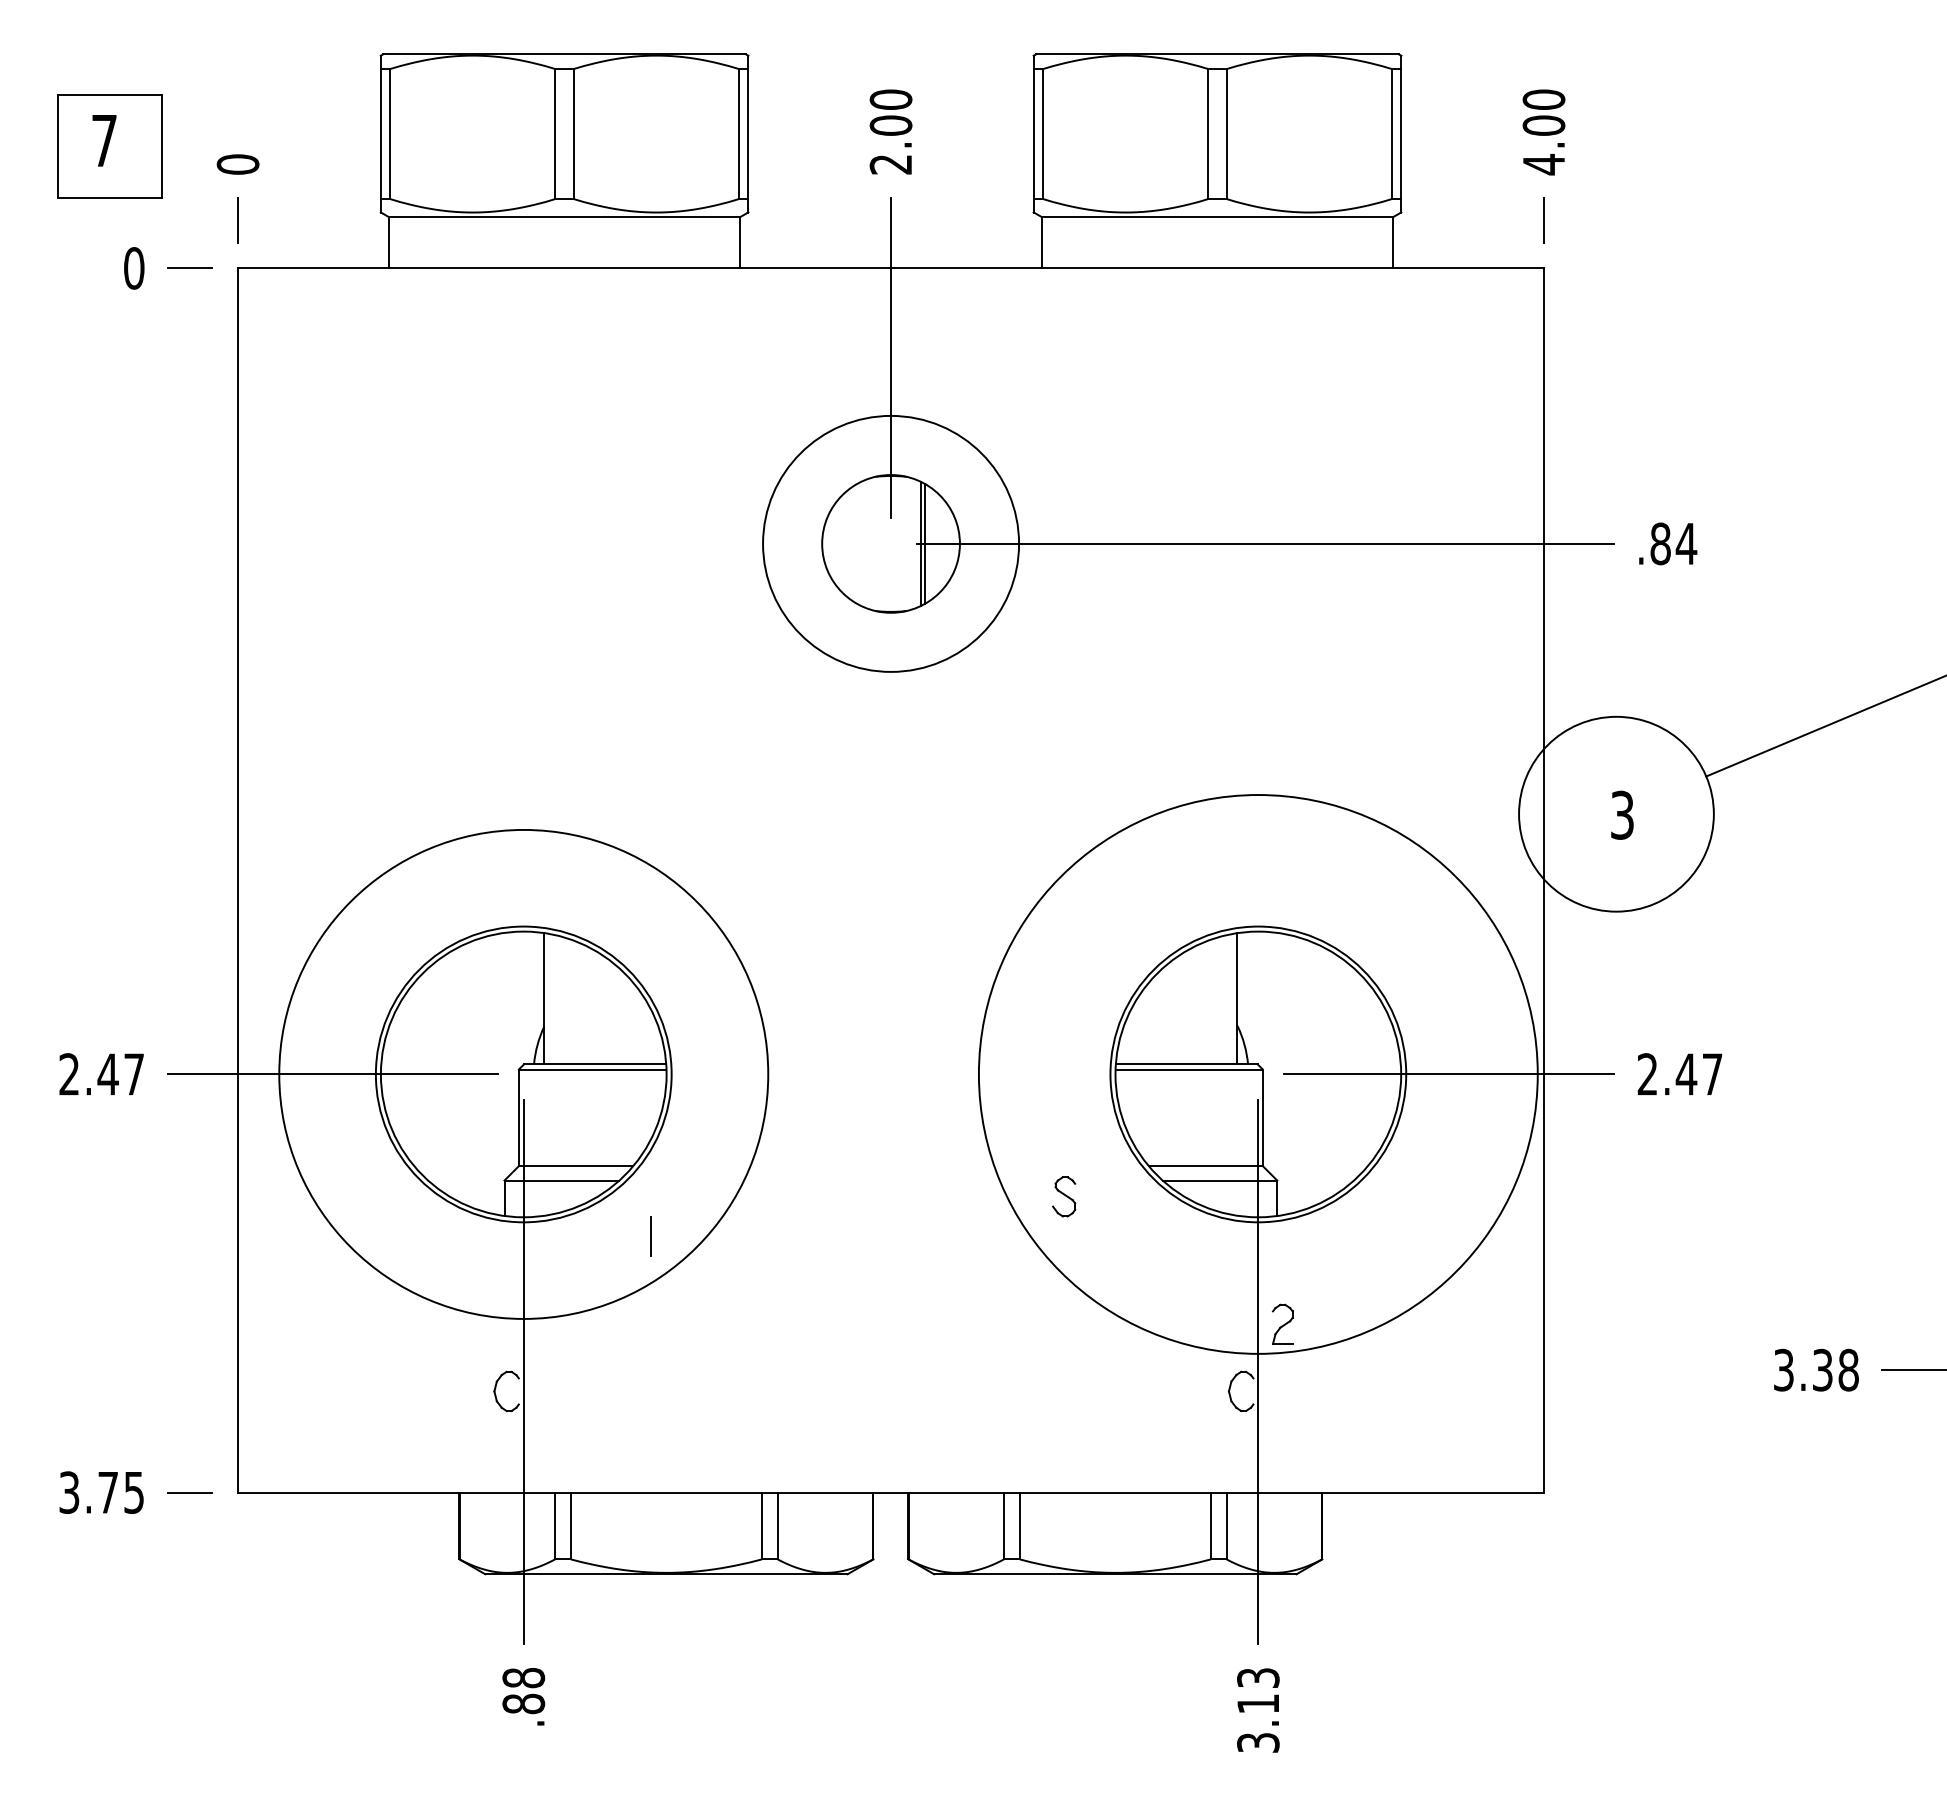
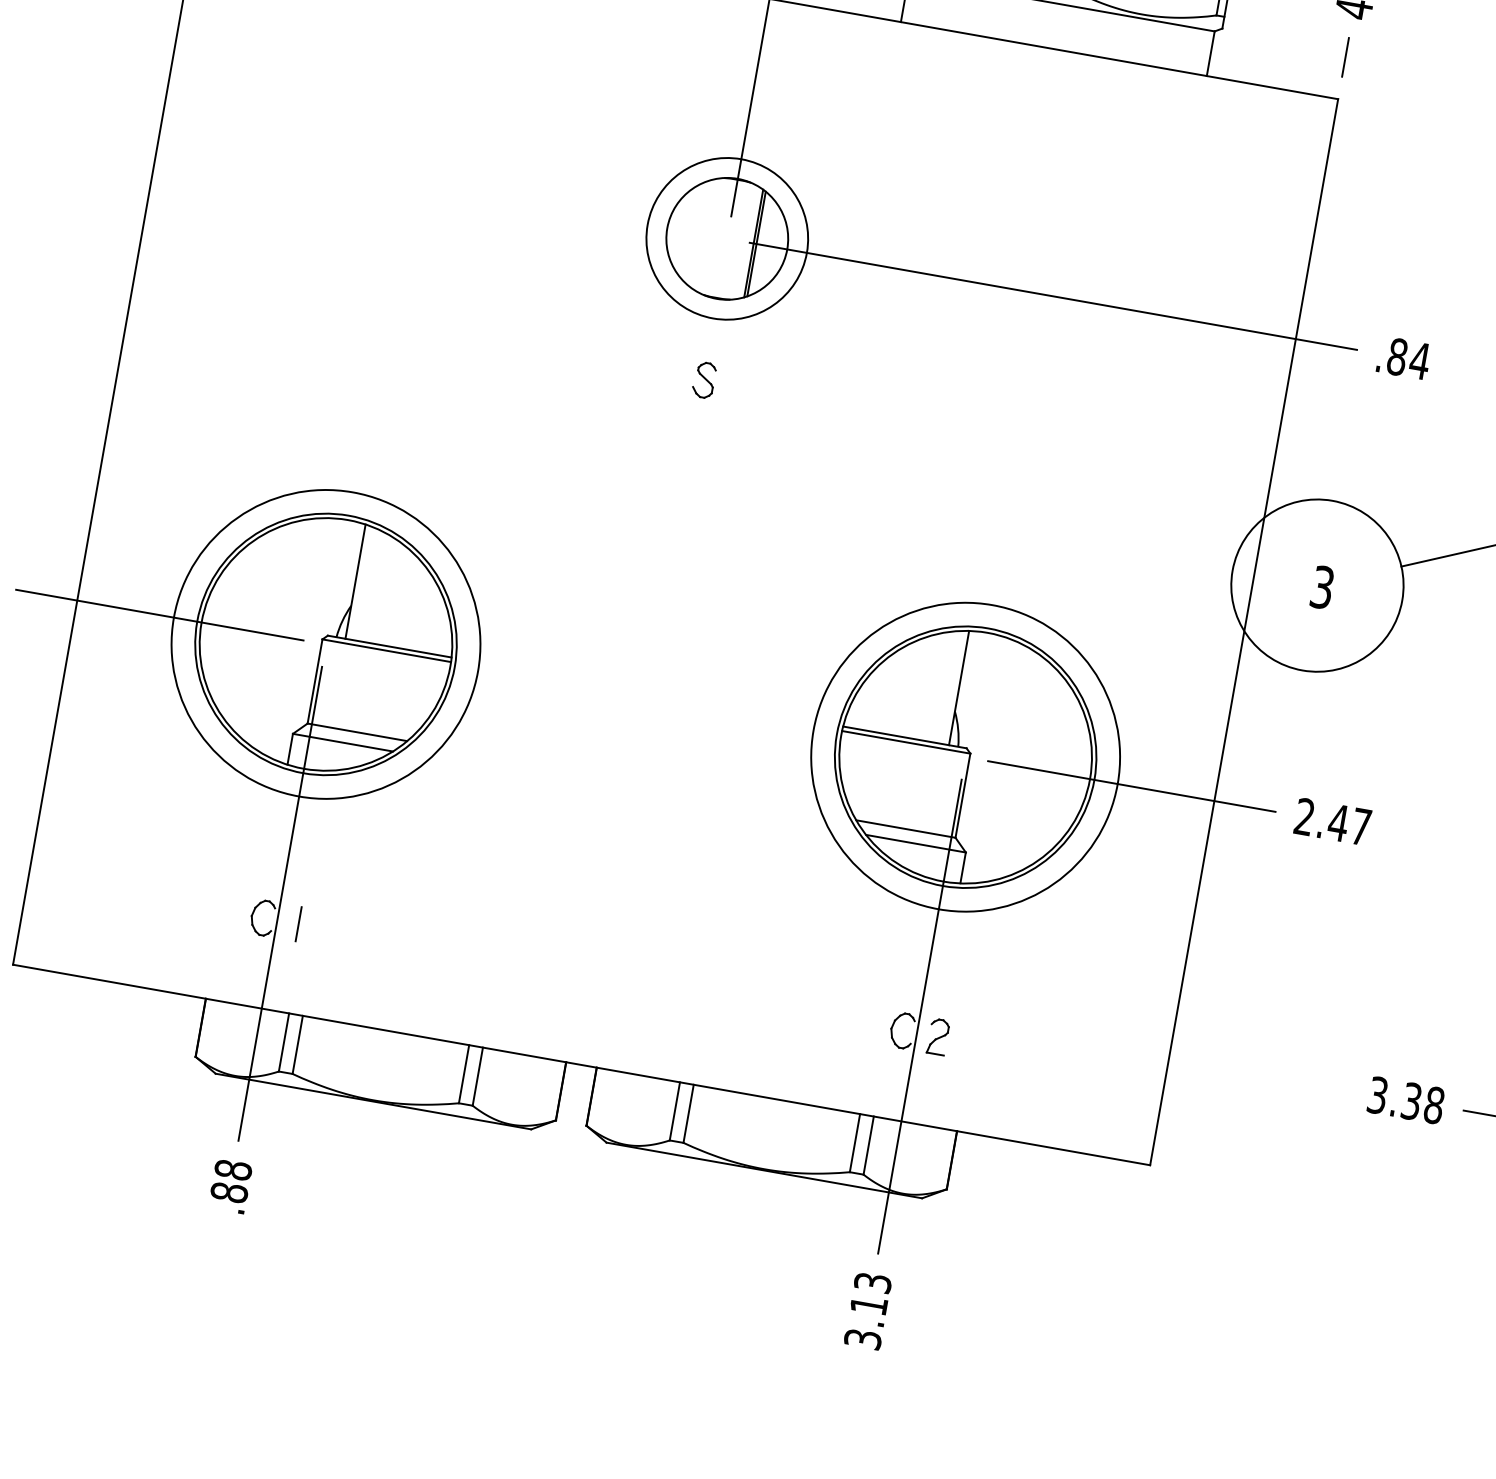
circle: (890, 543) -> (726, 238), size x0.71
circle: (523, 1074) -> (325, 644), size x0.71
circle: (1257, 1074) -> (964, 757), size x0.62
part: (1064, 1196) -> (704, 379), moved
line: (650, 1236) -> (297, 924), moved
part: (1282, 1323) -> (938, 1036), moved

